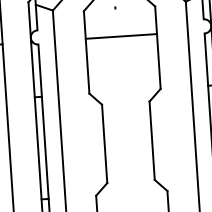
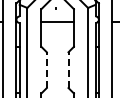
line: (152, 141) -> (68, 70), solid -> dashed
line: (103, 144) -> (46, 70), solid -> dashed

